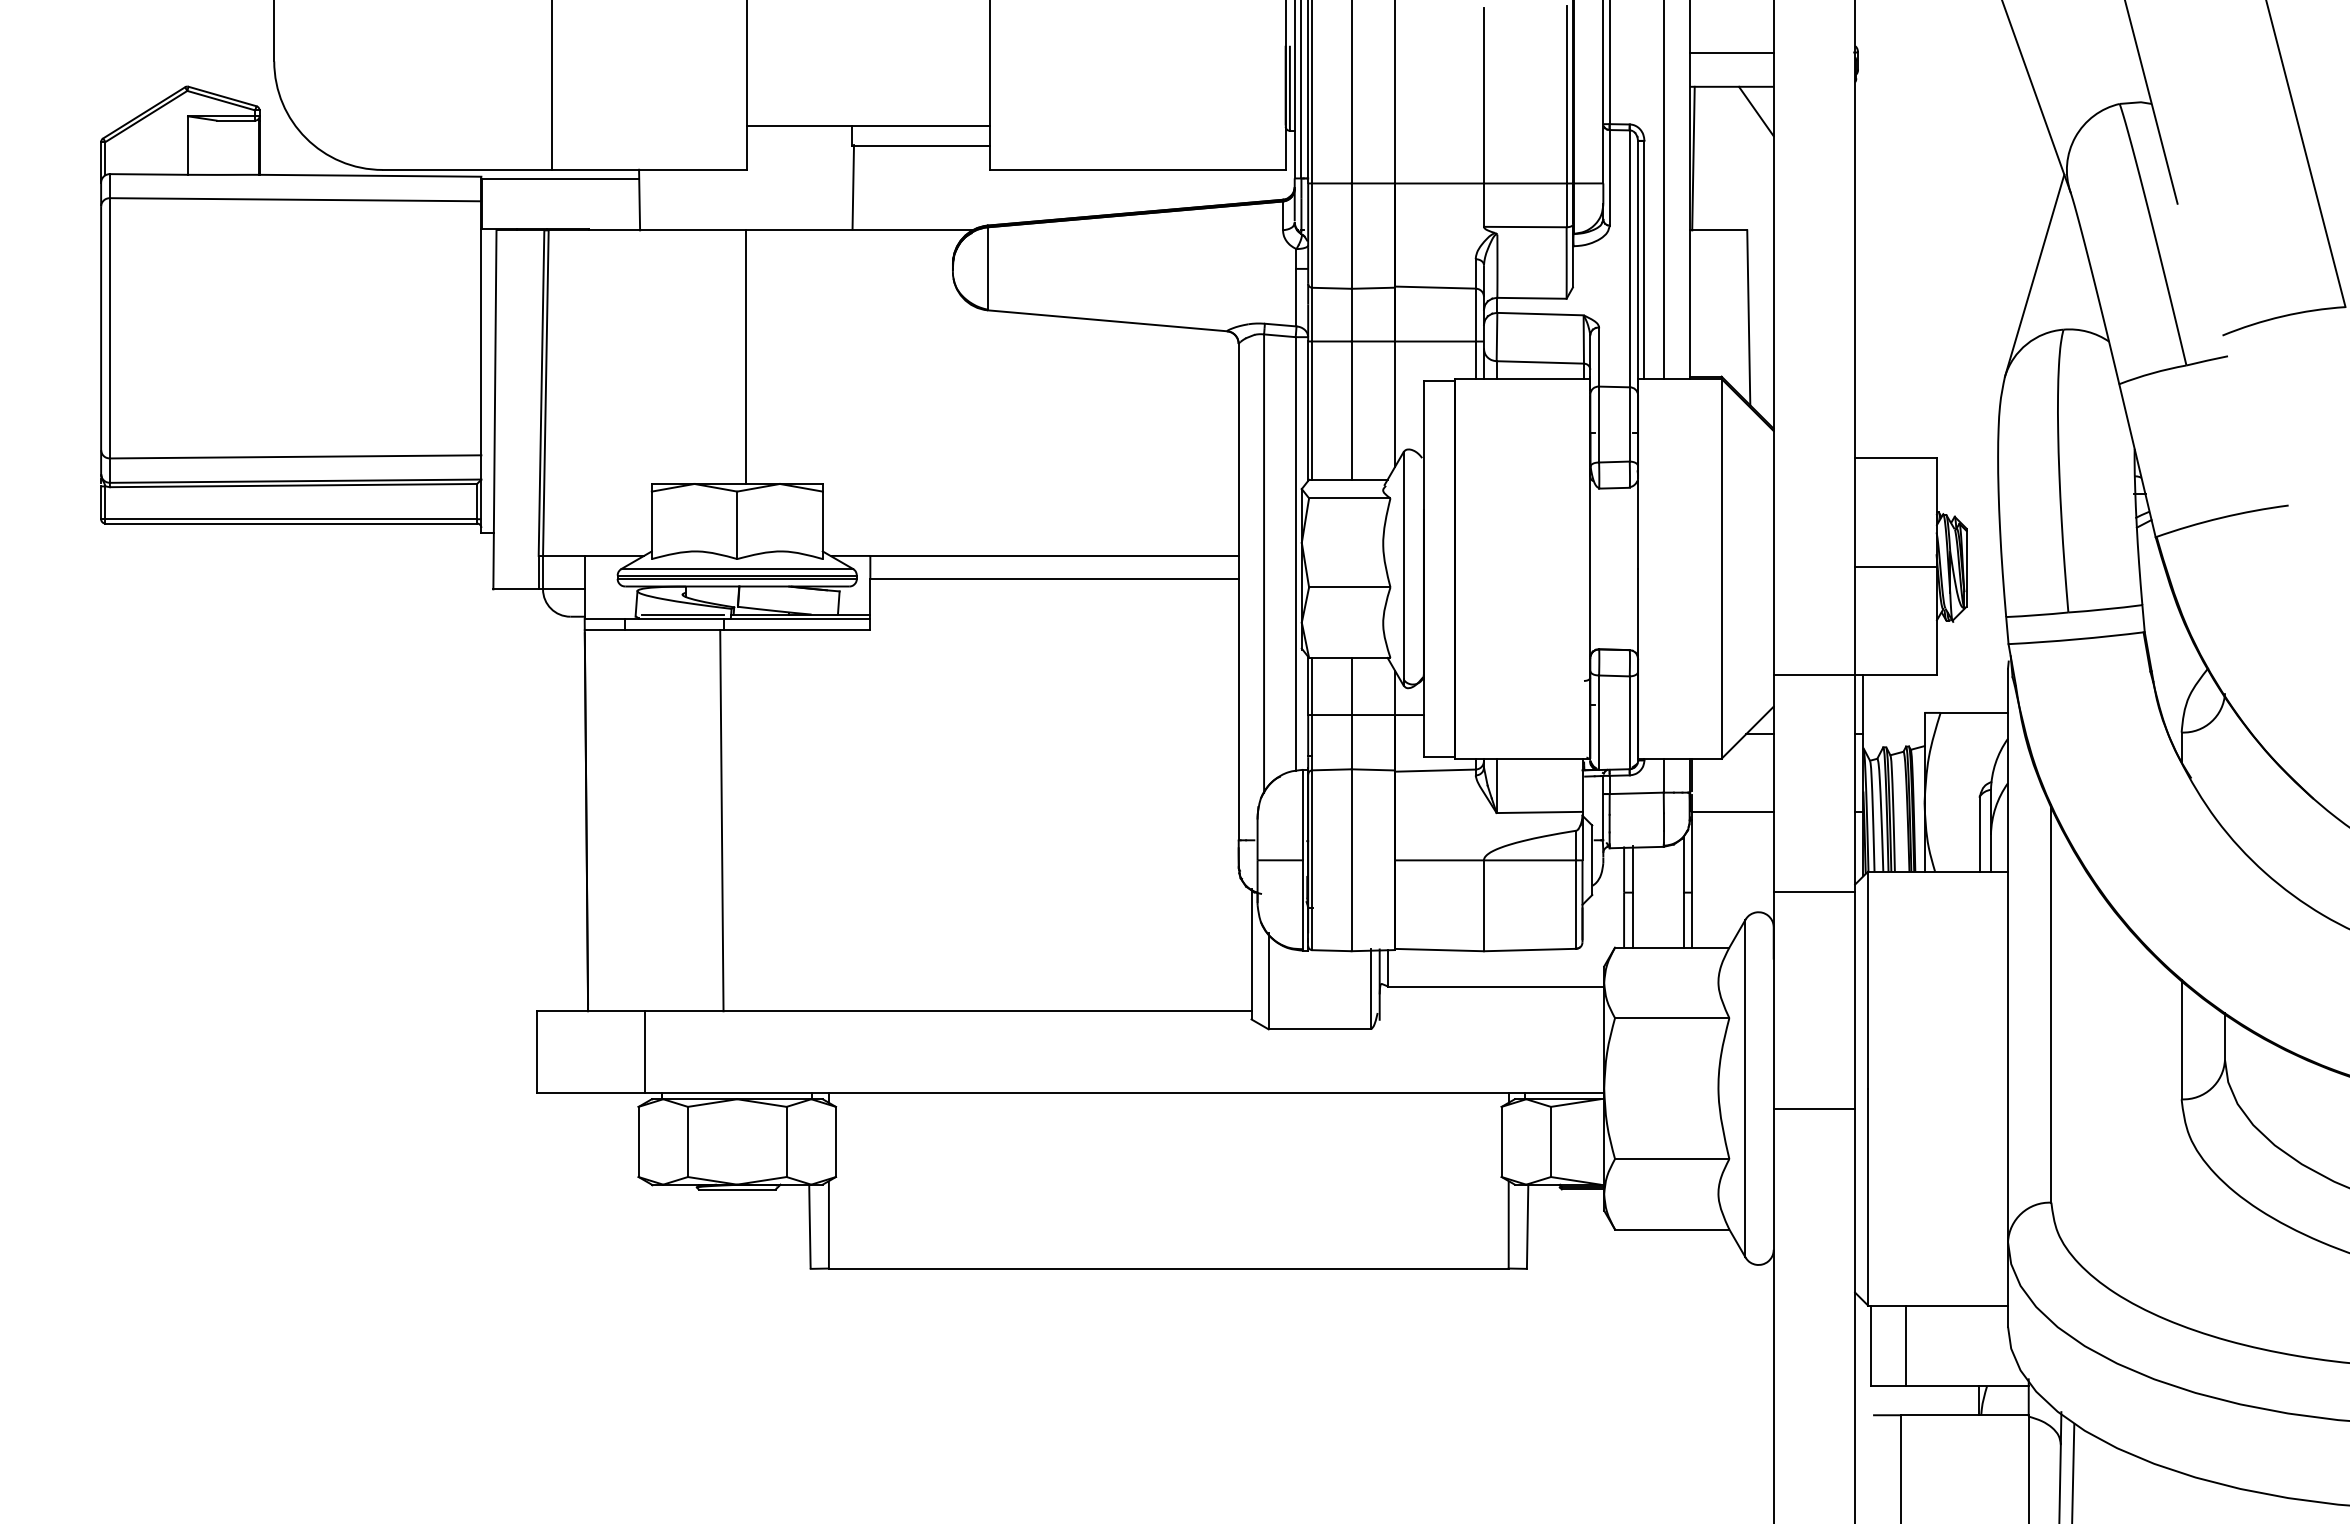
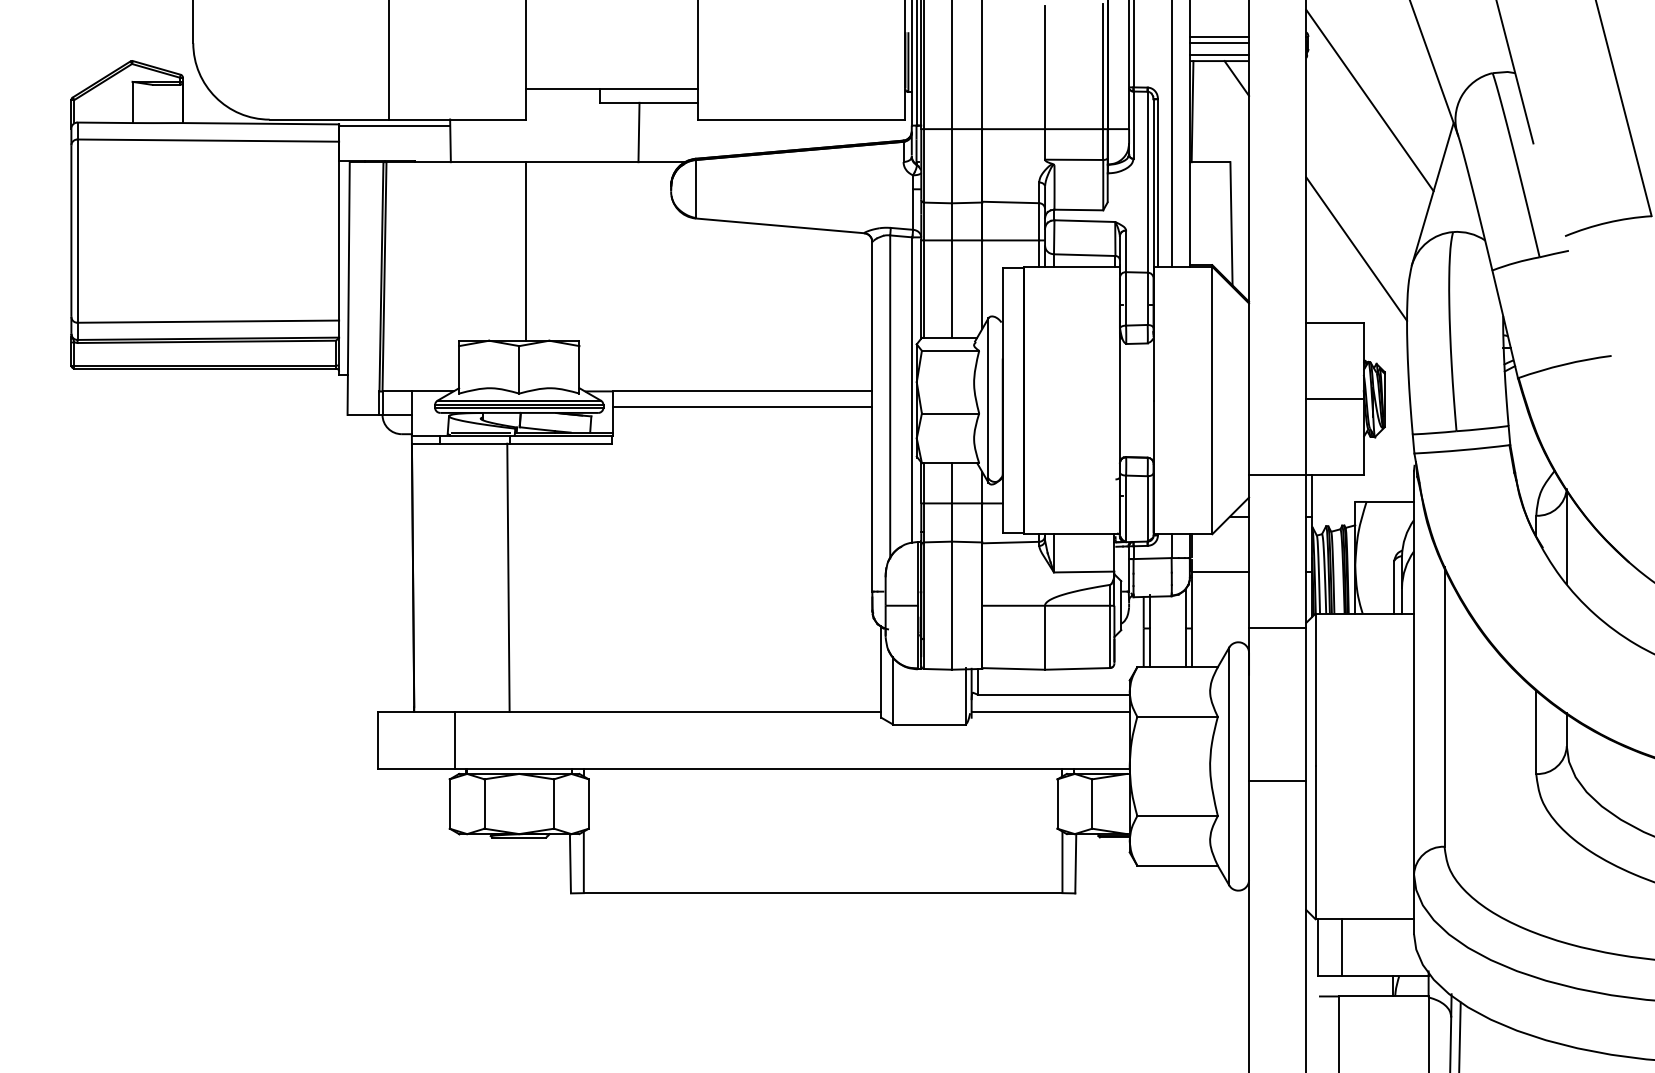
line: (1731, 61) -> (1219, 43), added
line: (1731, 78) -> (1219, 55), added
line: (1945, 142) -> (1370, 100), added
line: (853, 187) -> (639, 132), moved
line: (1926, 353) -> (1356, 248), added
line: (2225, 762) -> (1567, 536), added
line: (1491, 1011) -> (1050, 712), added

